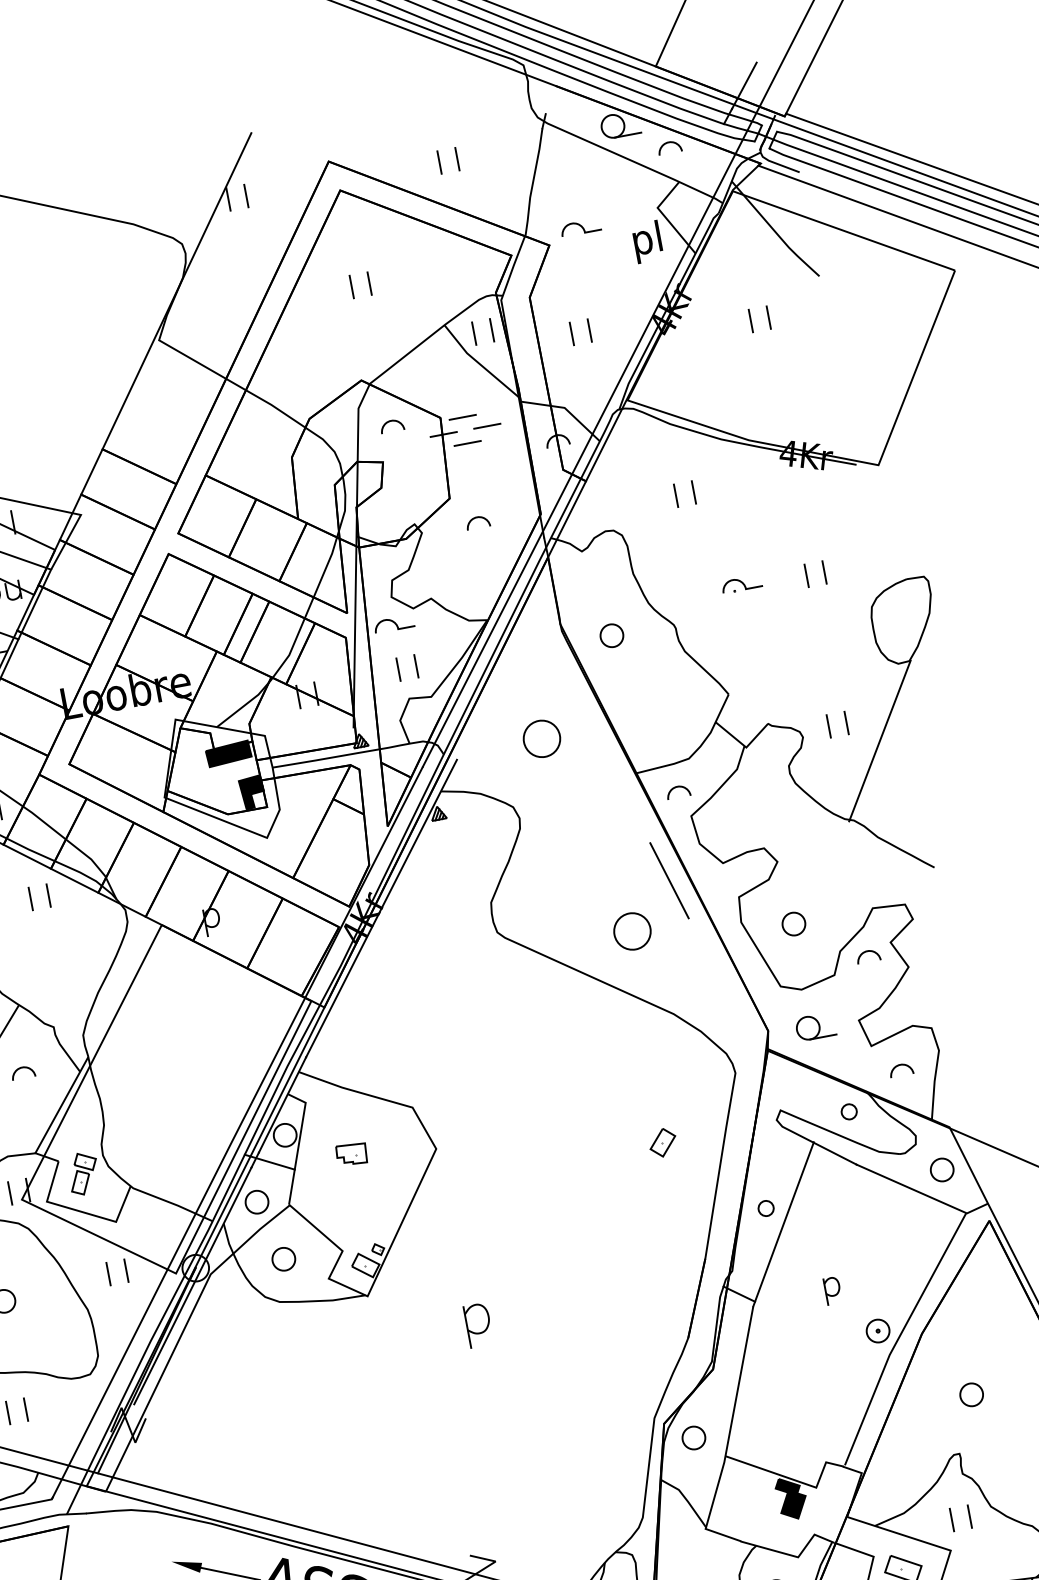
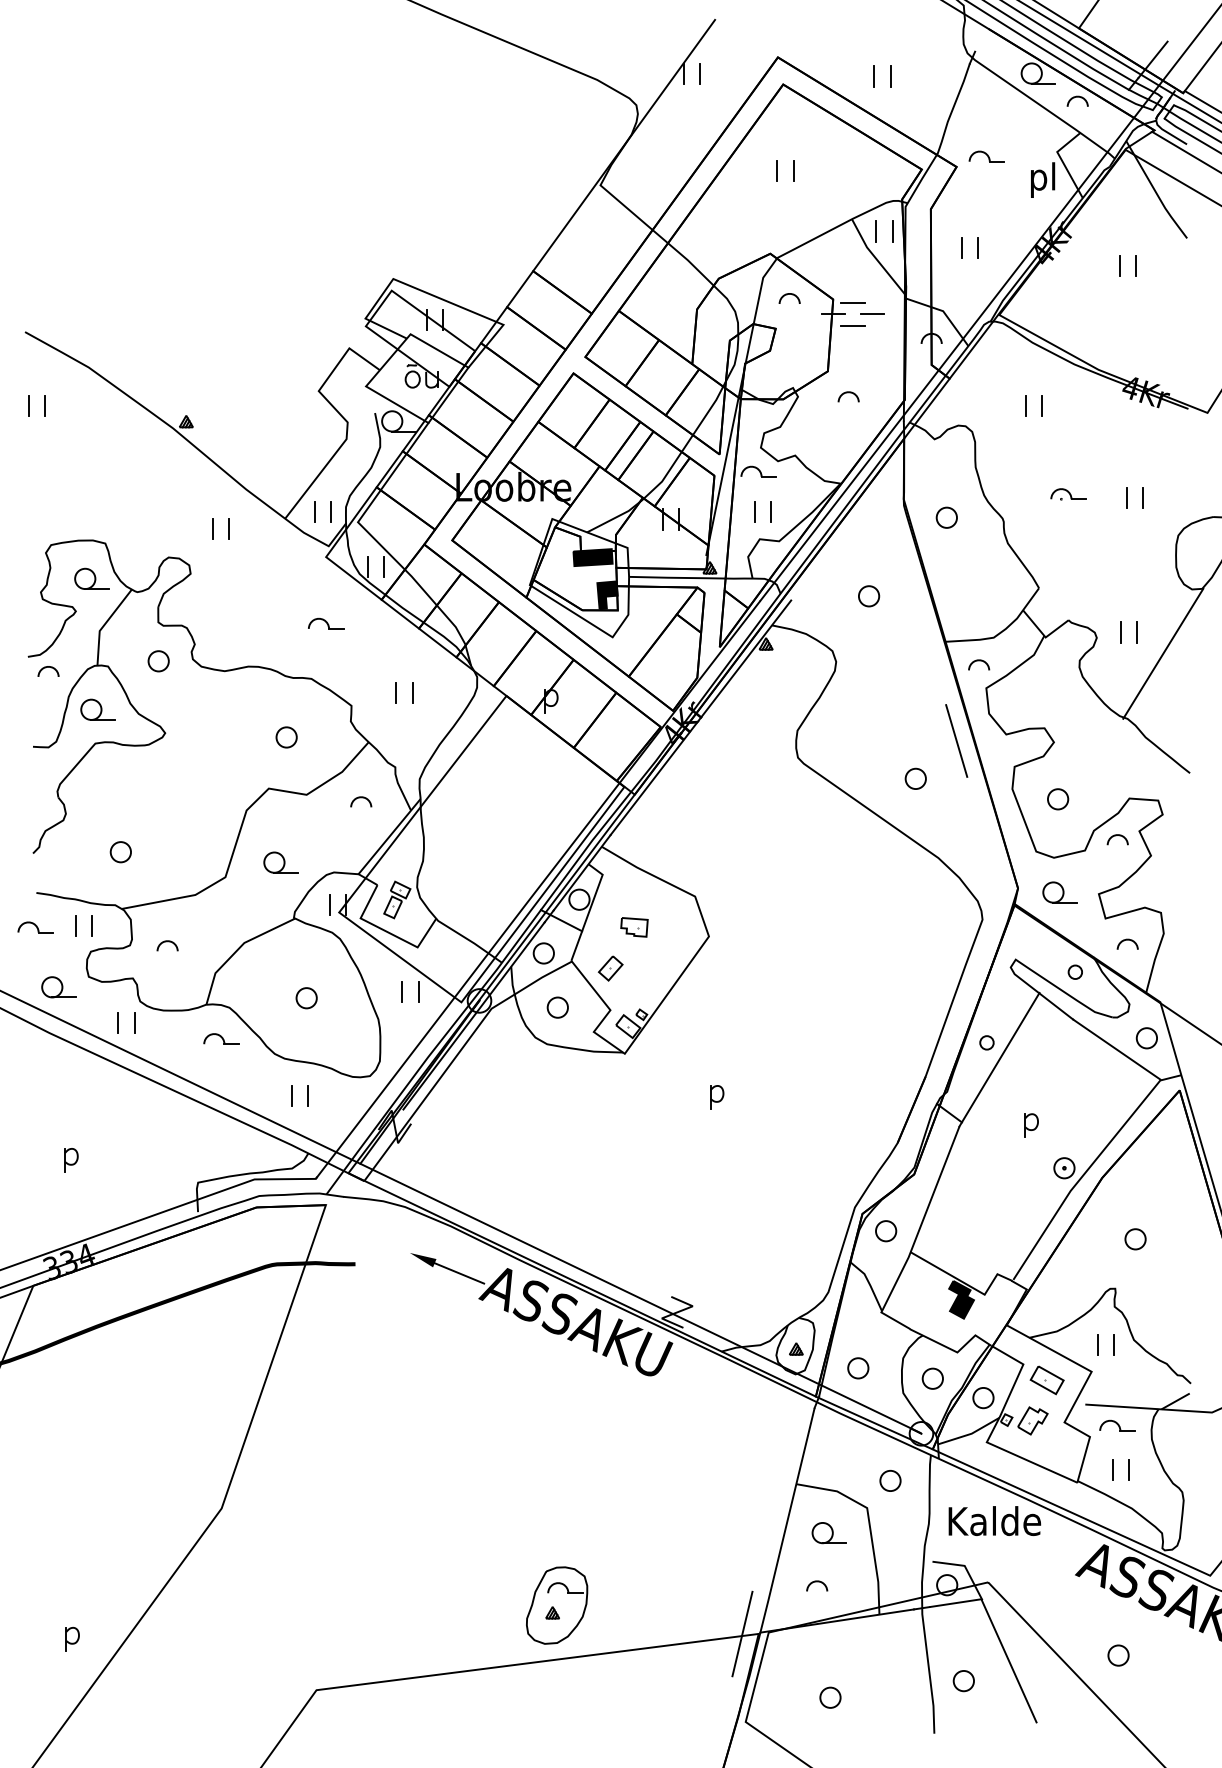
part: (542, 739) -> (869, 596), size x0.62
part: (30, 898) -> (396, 692), moved
part: (631, 930) -> (915, 778), size x0.62
part: (662, 1142) -> (610, 968), moved
part: (479, 1325) -> (717, 1097), size x0.62

